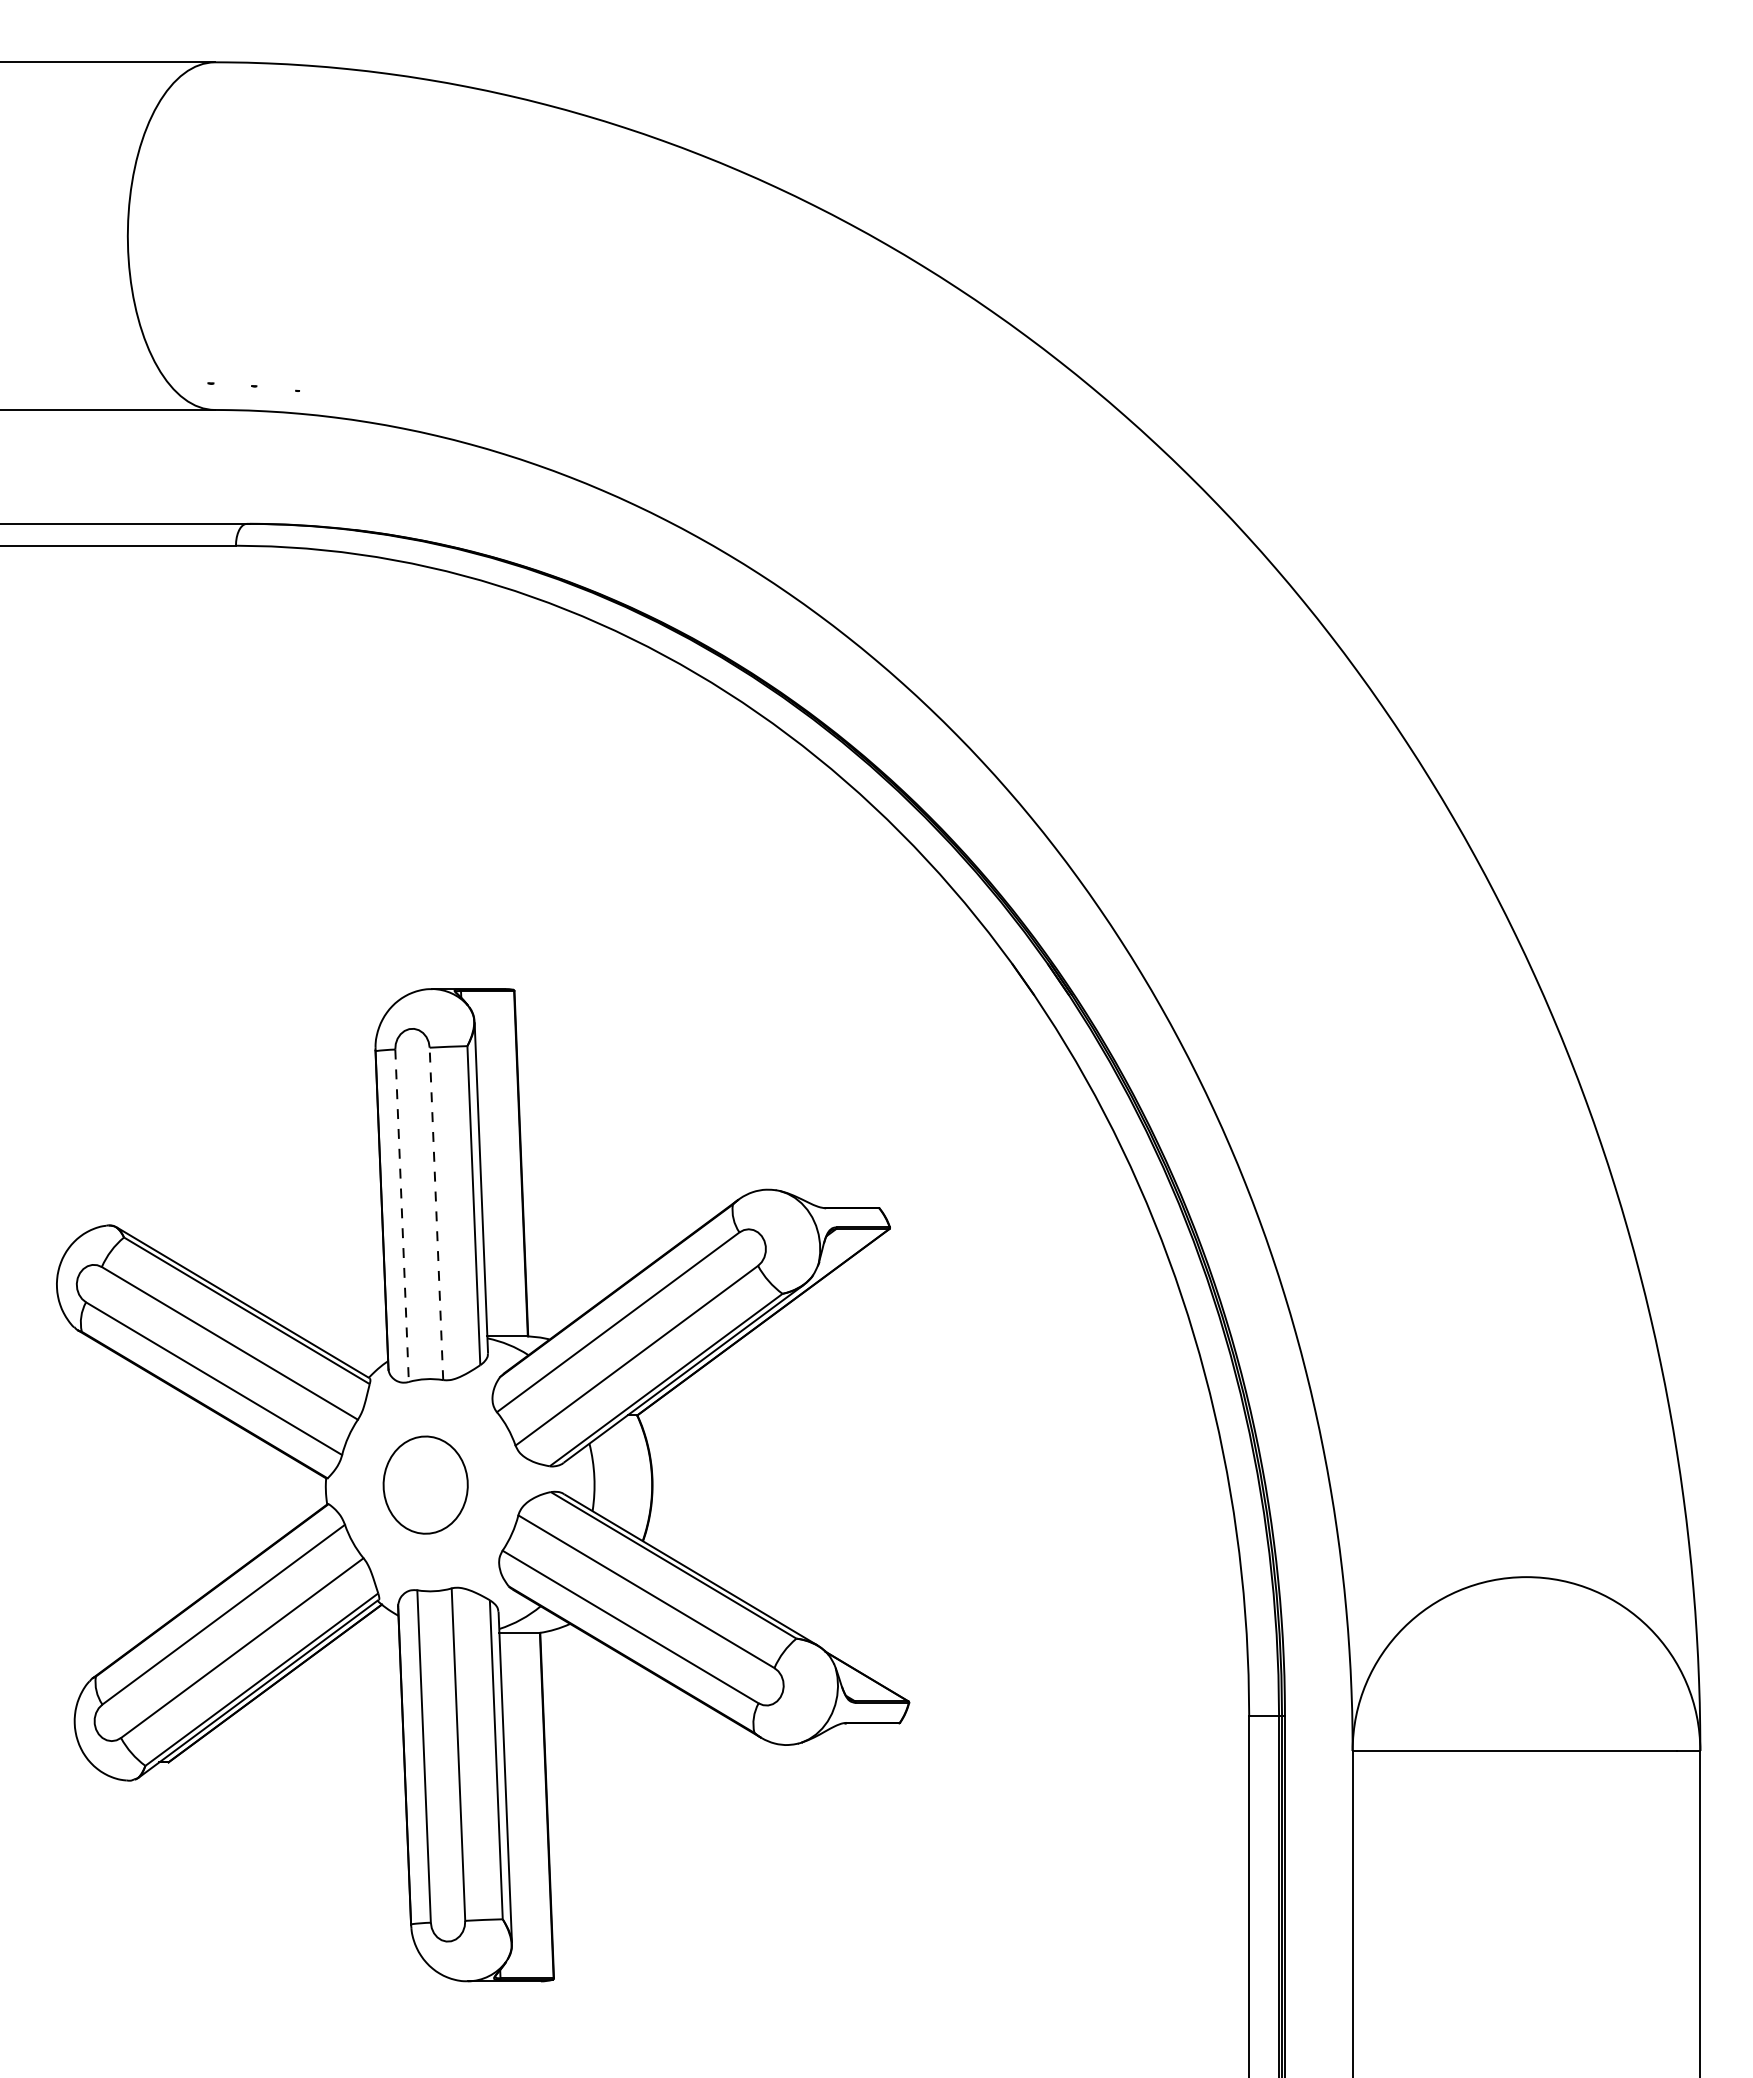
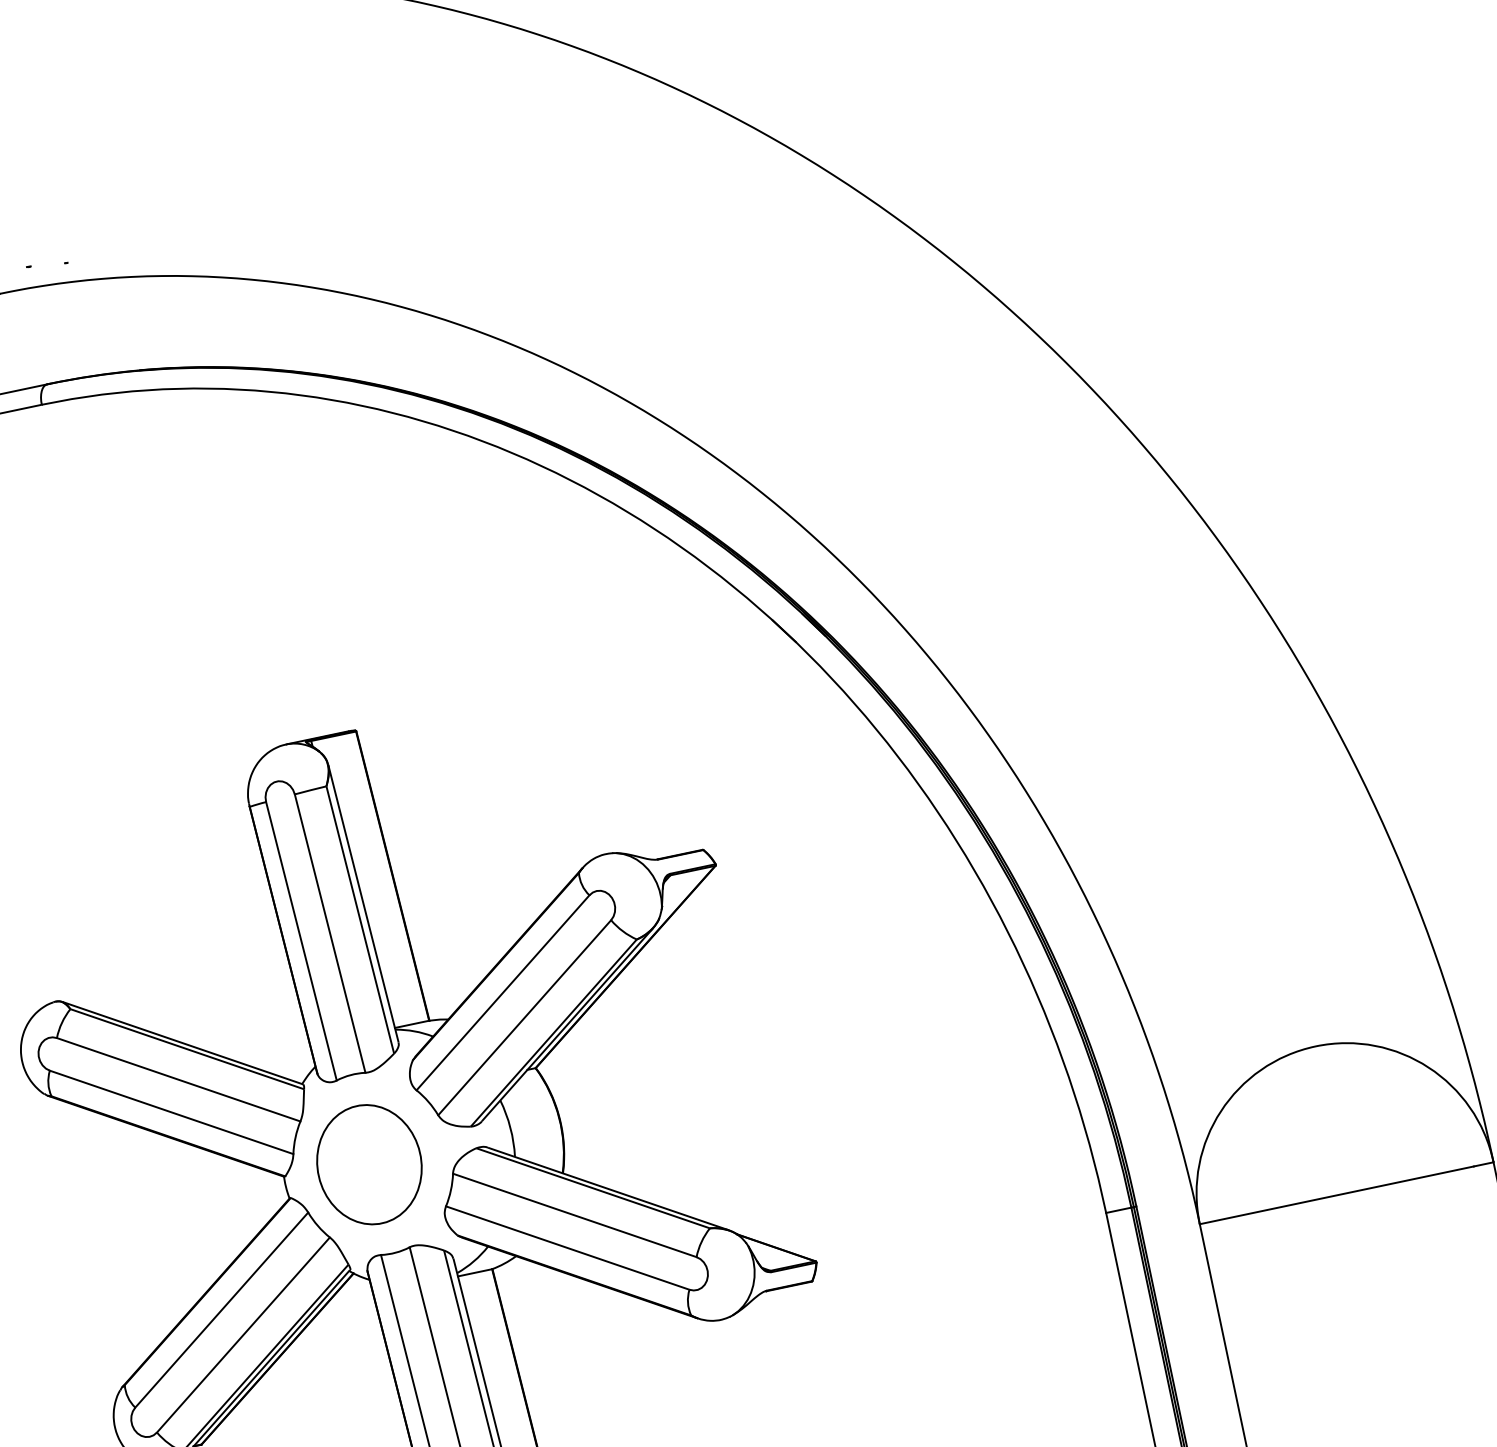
line: (436, 1213) -> (330, 933), dashed -> solid
line: (402, 1216) -> (301, 941), dashed -> solid
part: (425, 1484) -> (369, 1164), size x1.43

